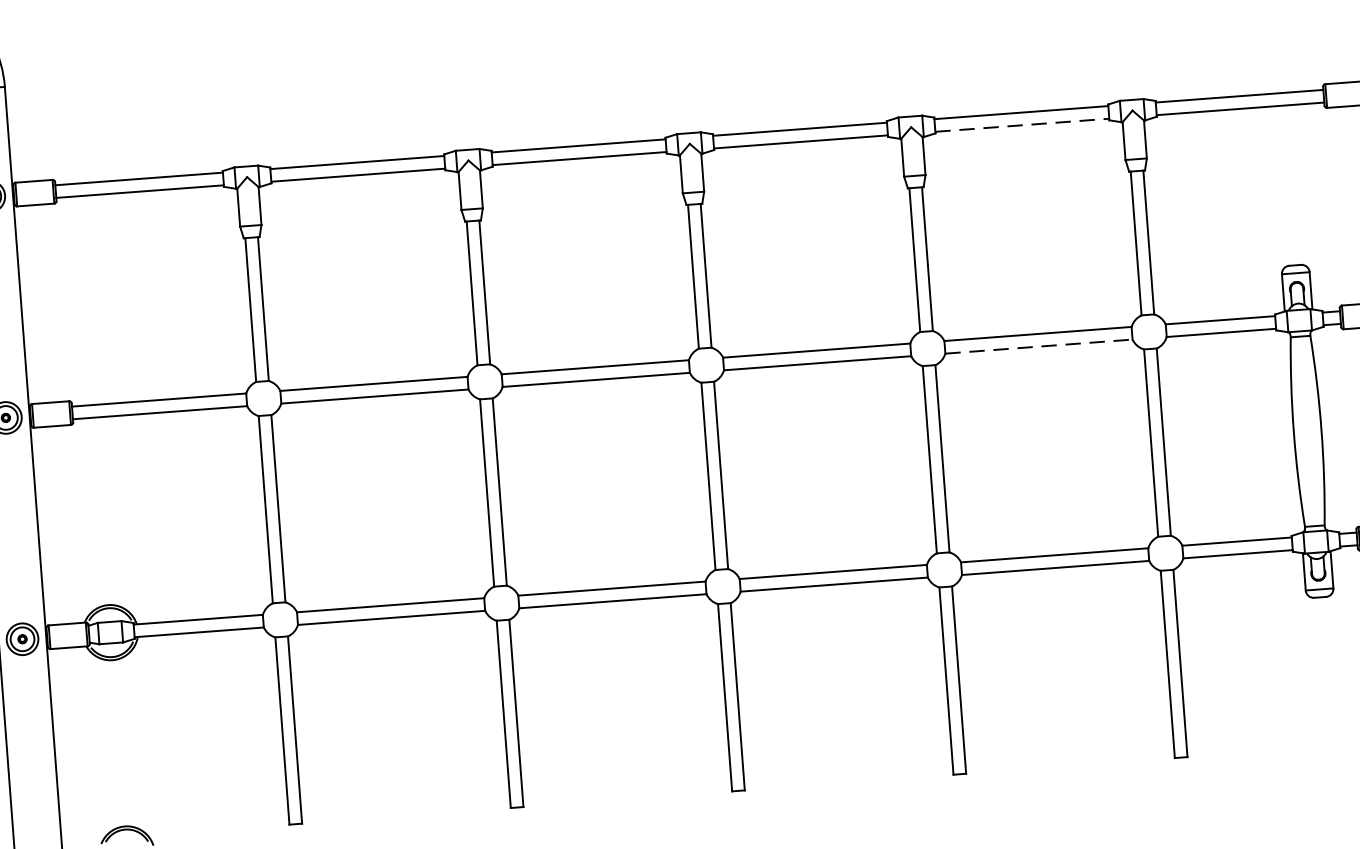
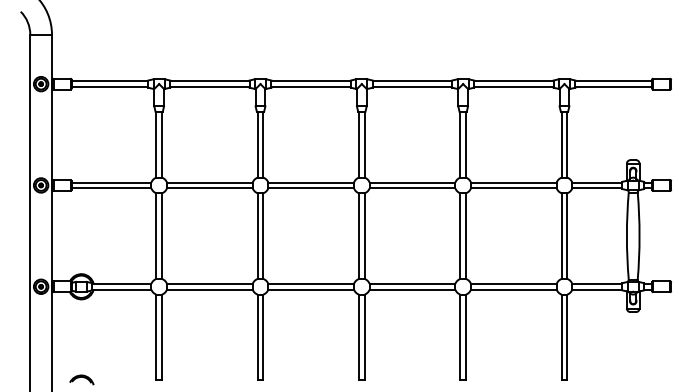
line: (1021, 126) -> (513, 87), dashed -> solid
line: (1038, 346) -> (513, 188), dashed -> solid

